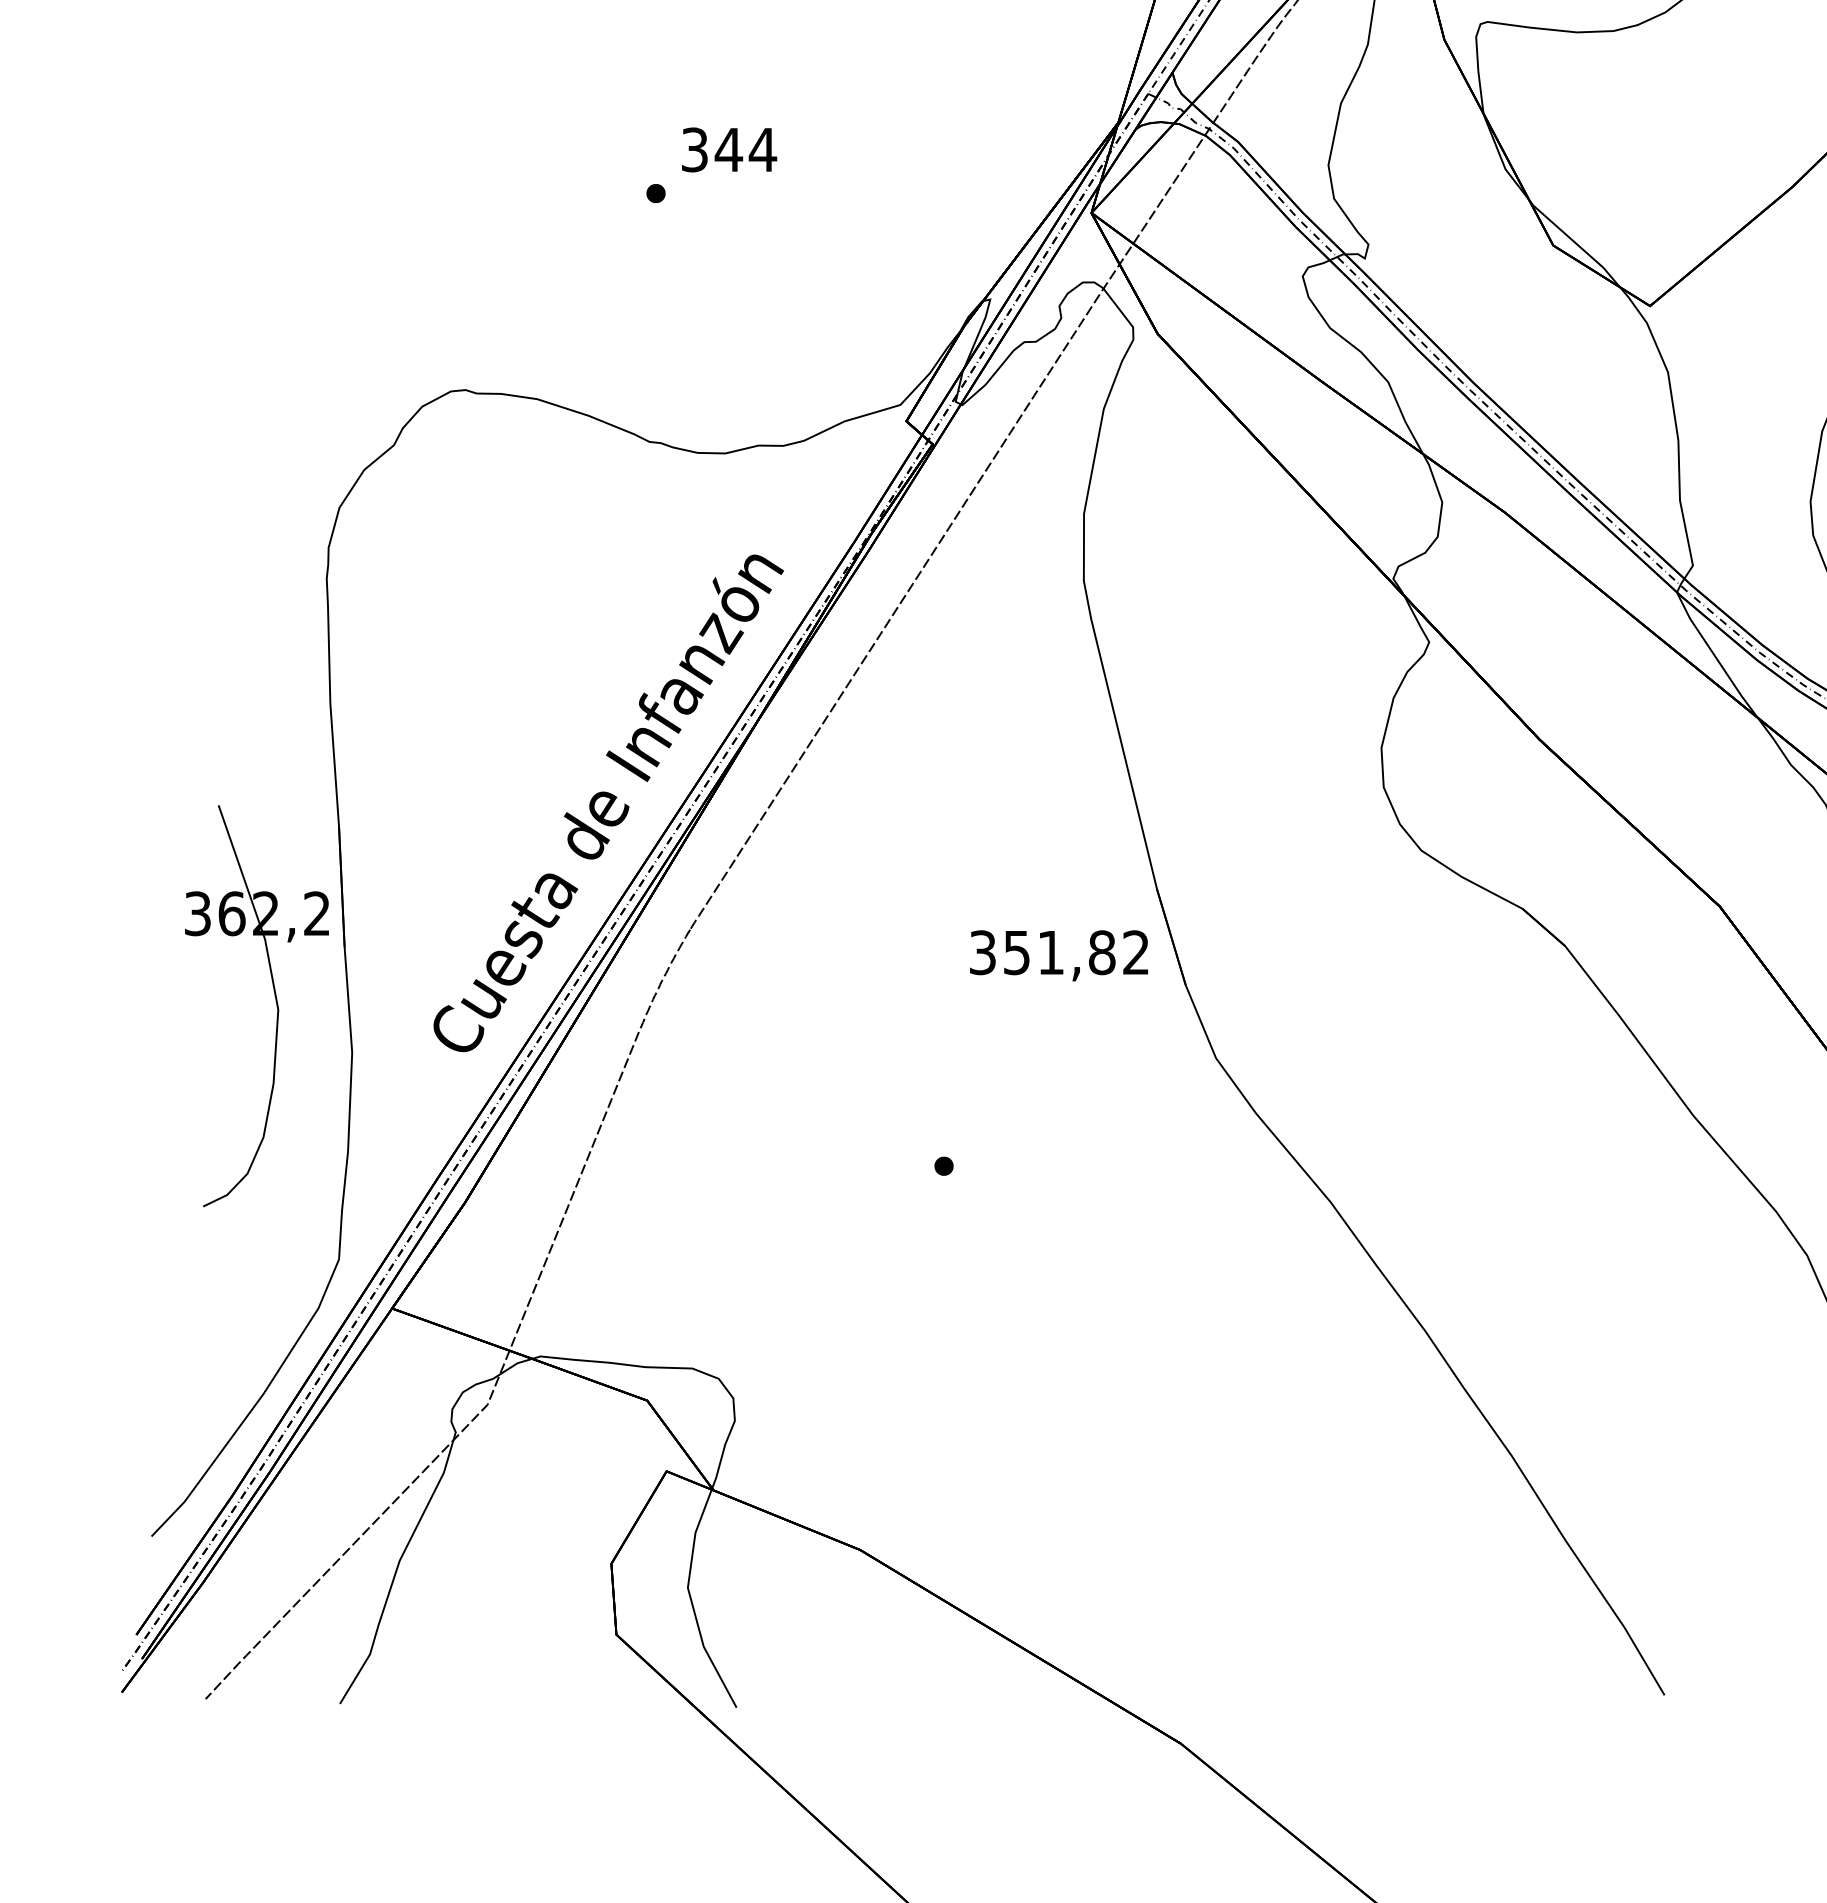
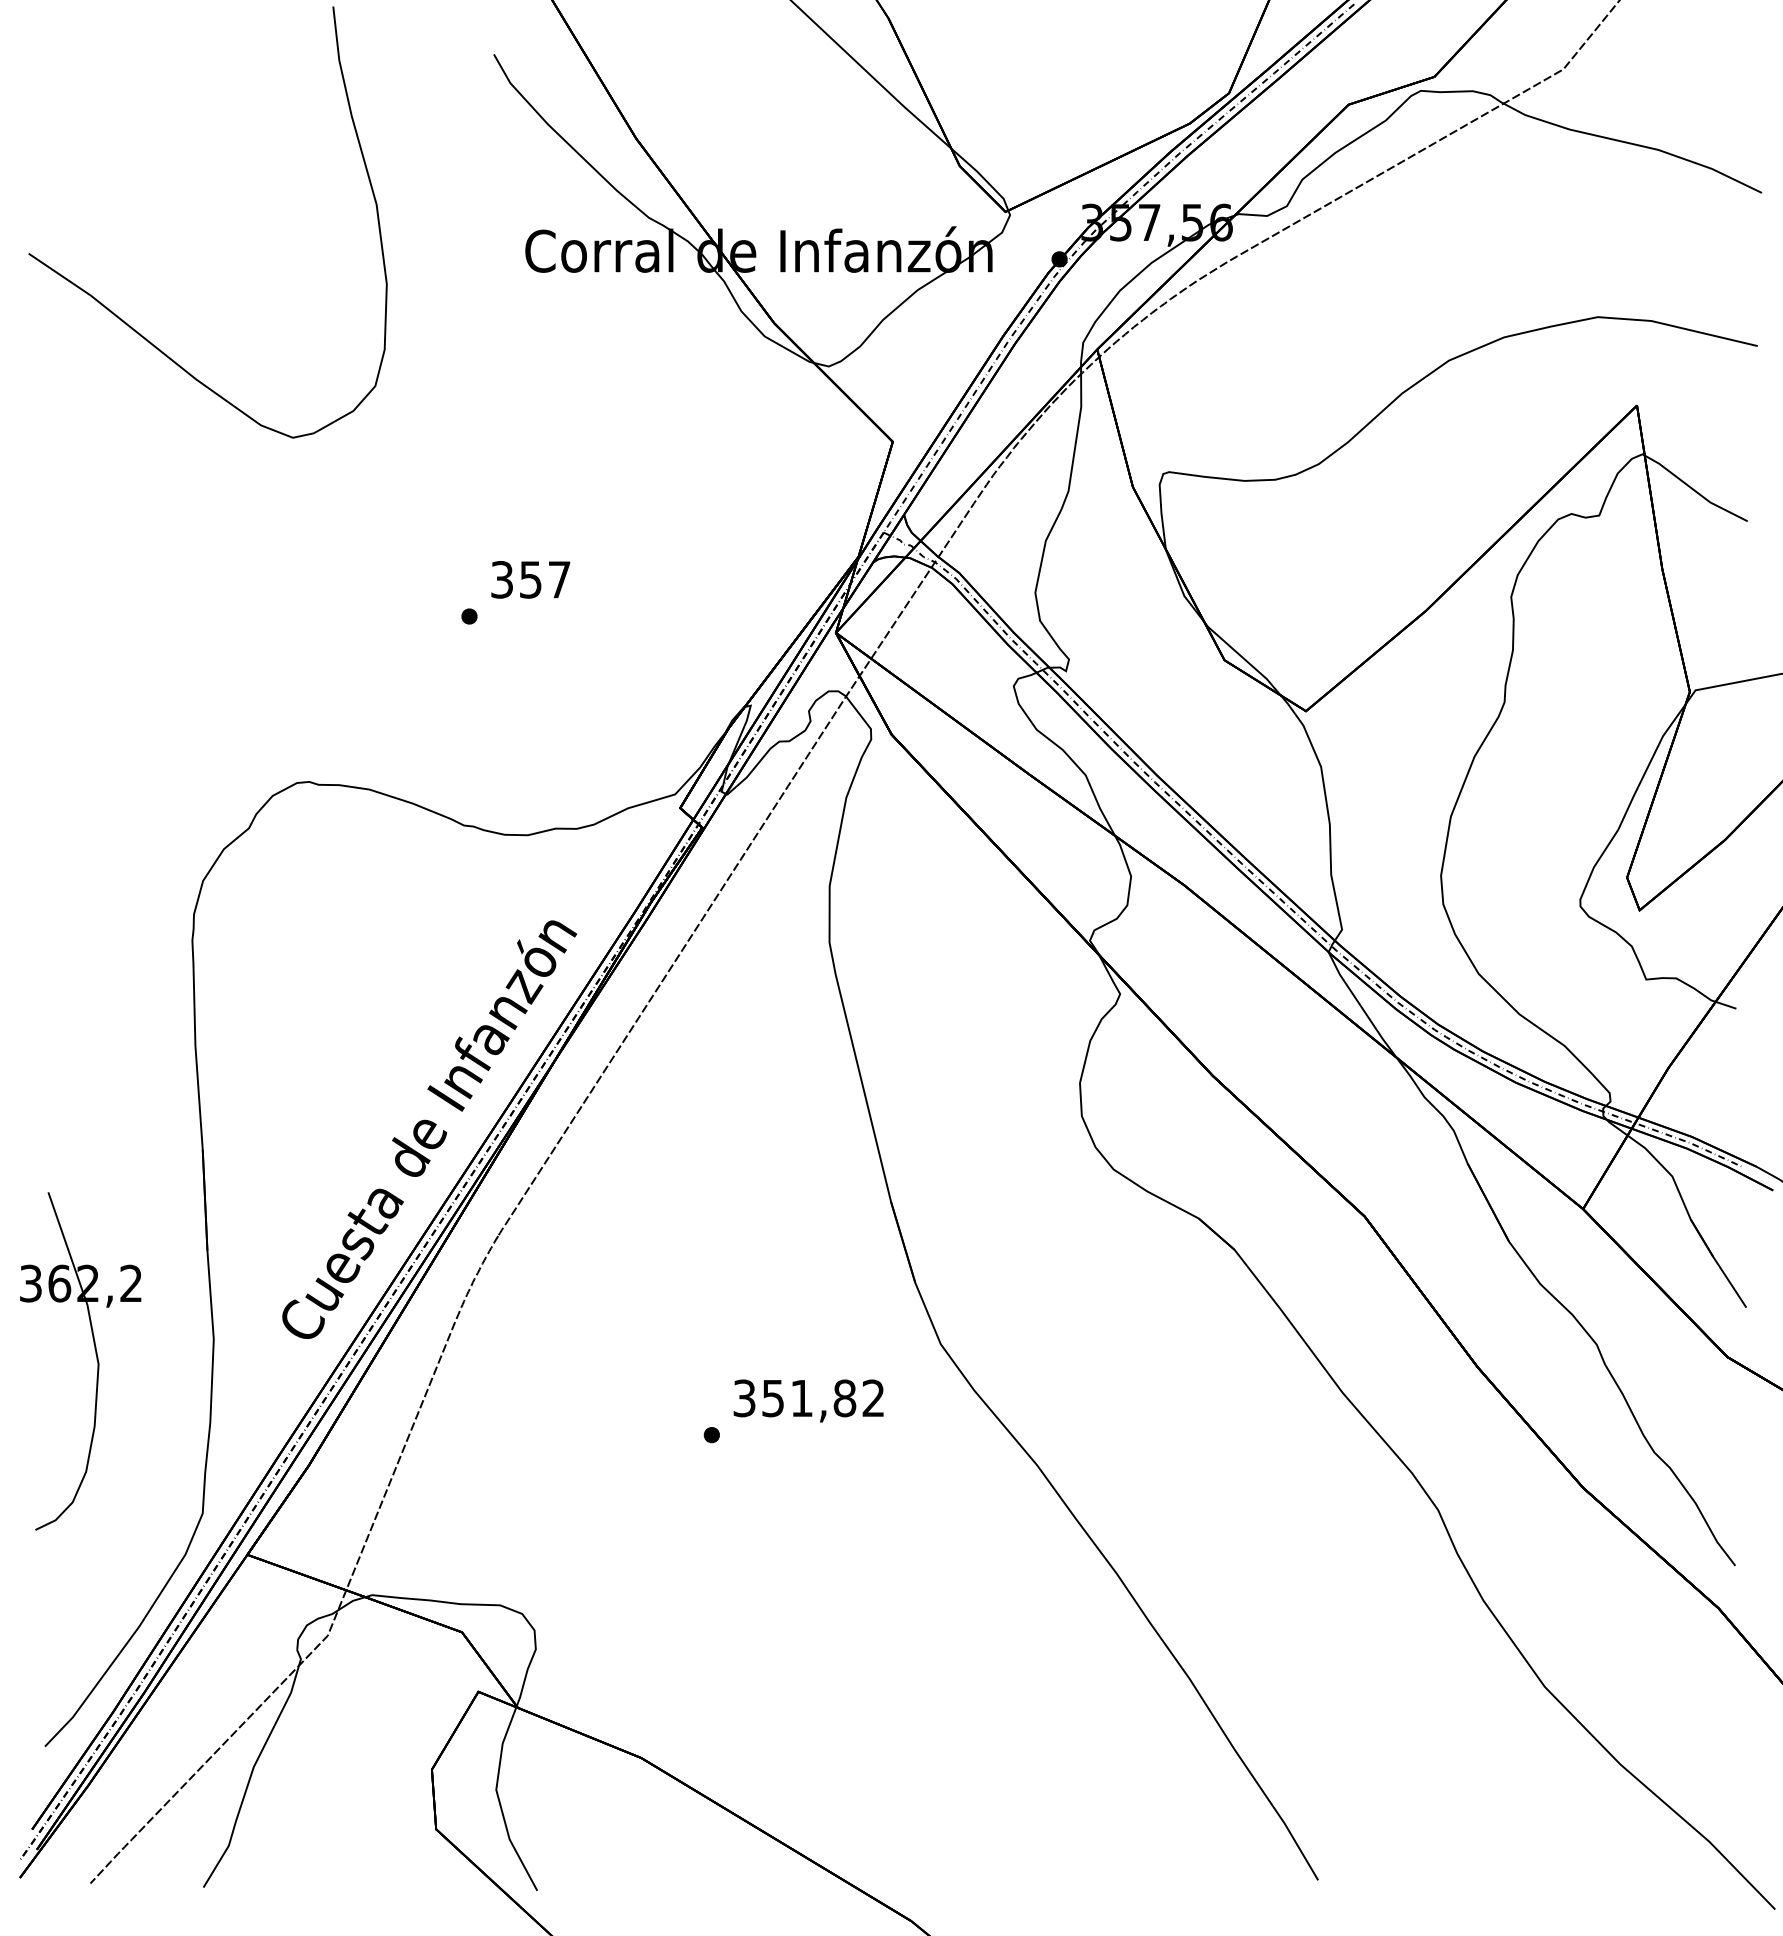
text: (745, 149) -> (544, 579), 344 -> 357
text: (1058, 955) -> (808, 1400), moved
part: (275, 1003) -> (96, 1359), moved

